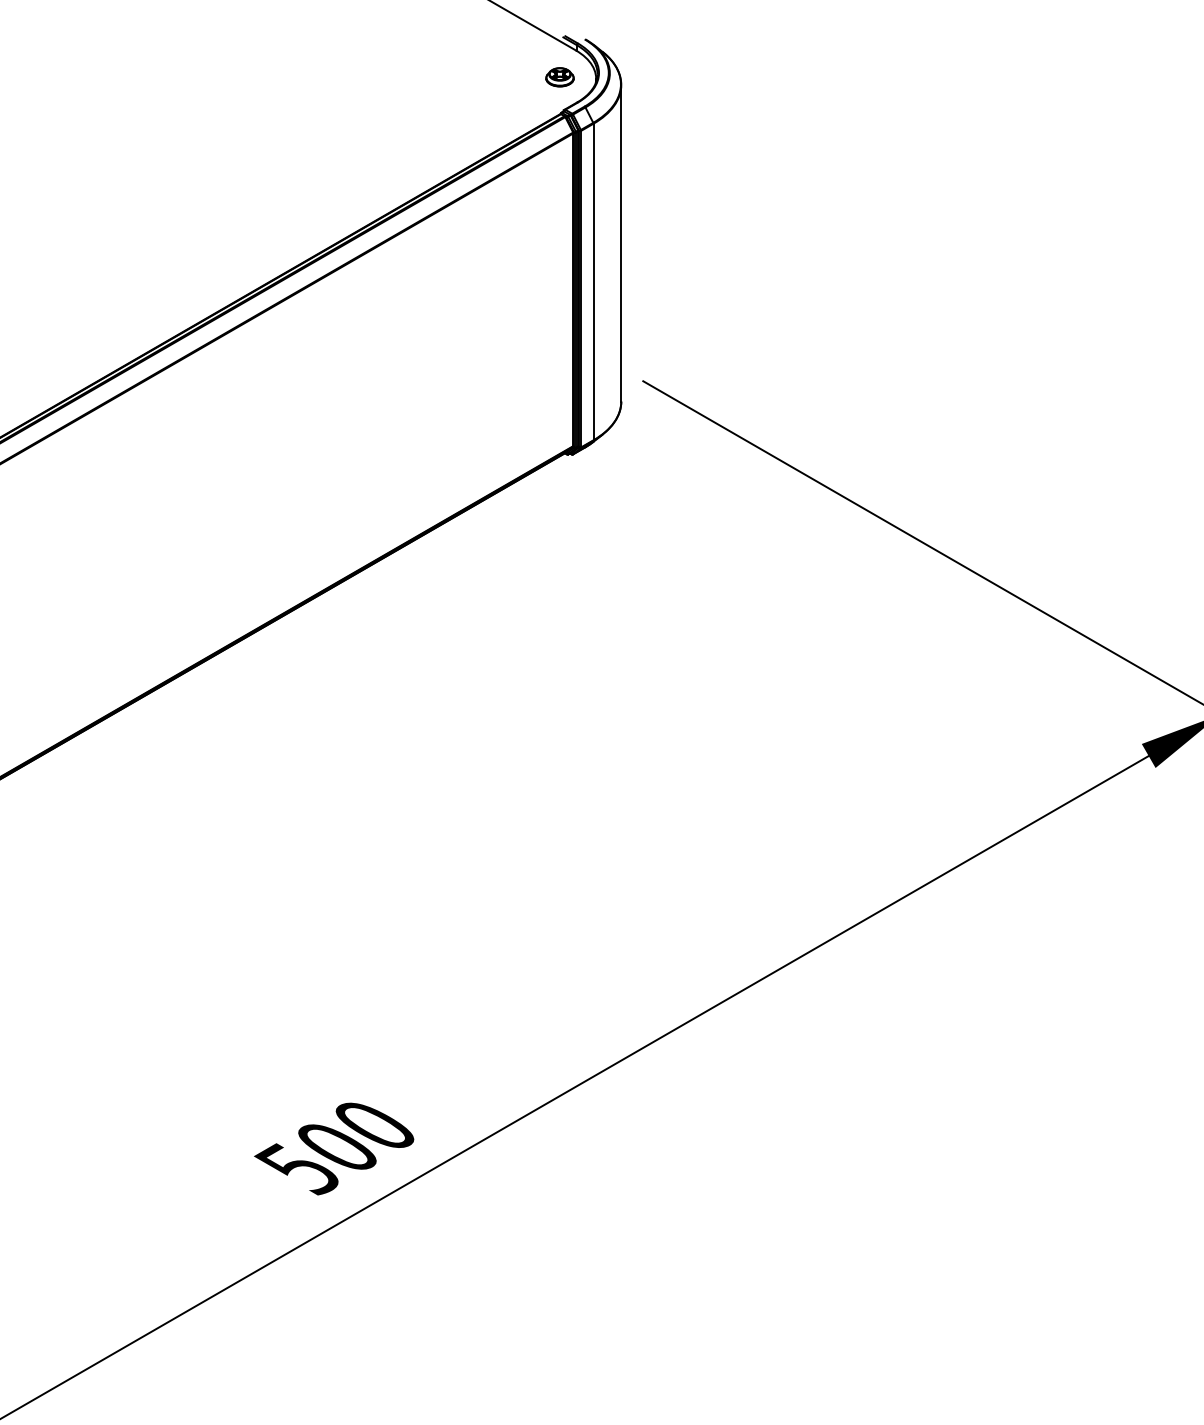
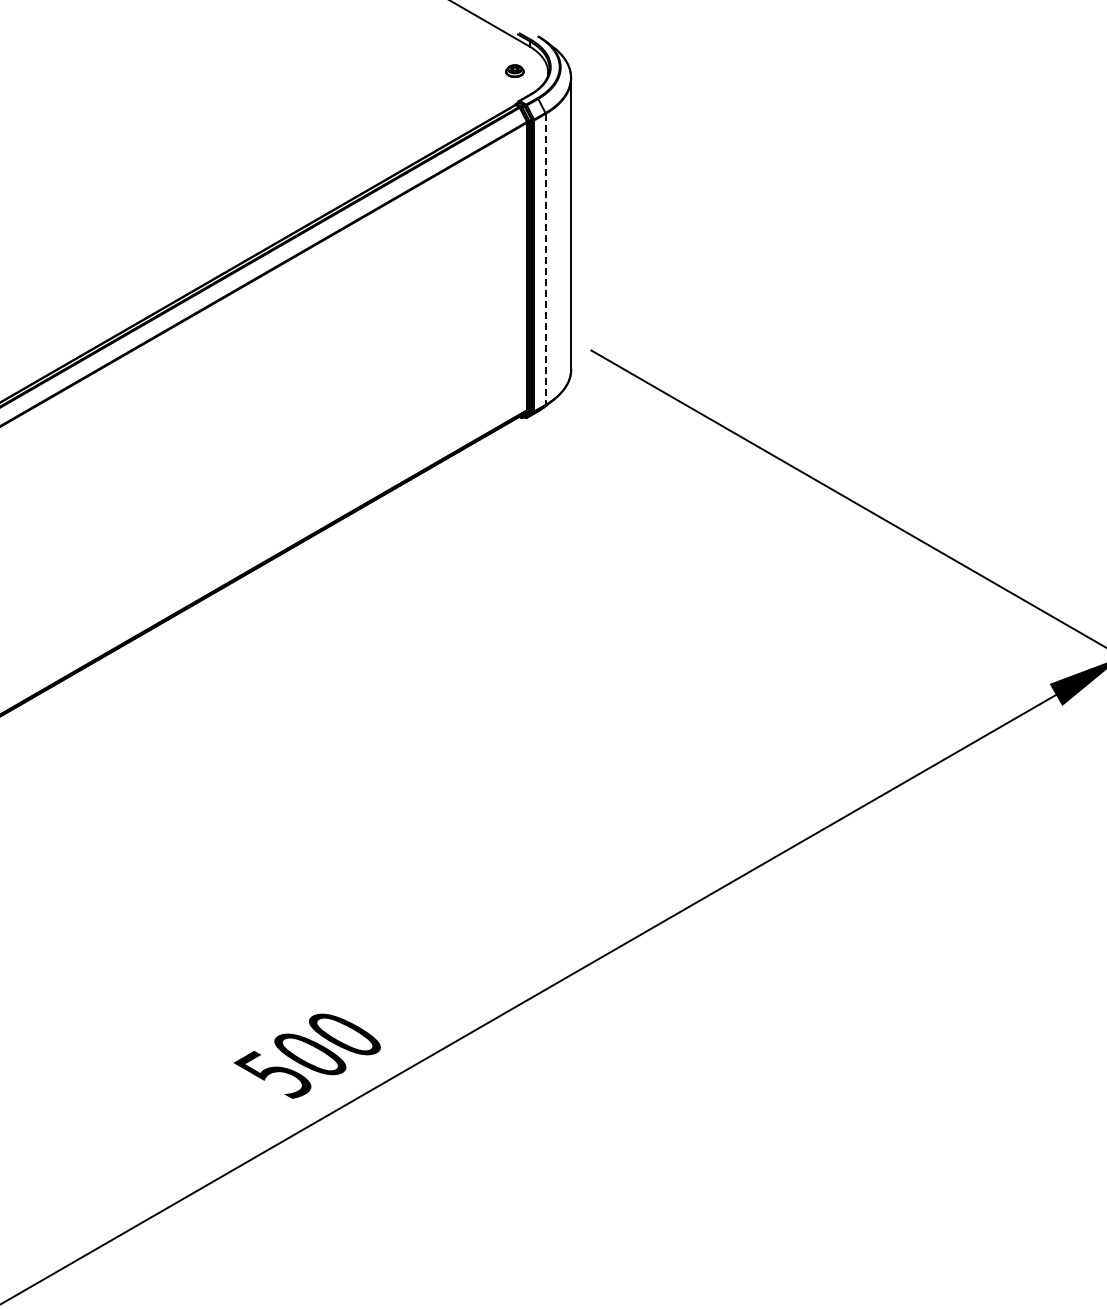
part: (559, 76) -> (514, 70), size x0.7
line: (593, 282) -> (545, 259), solid -> dashed

